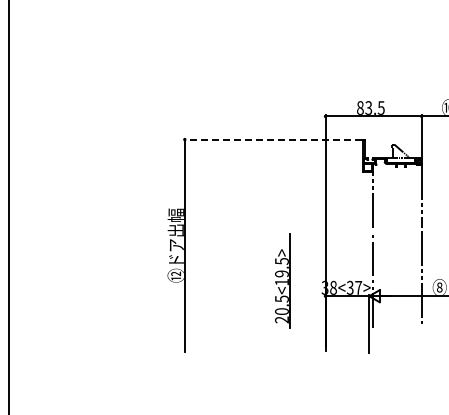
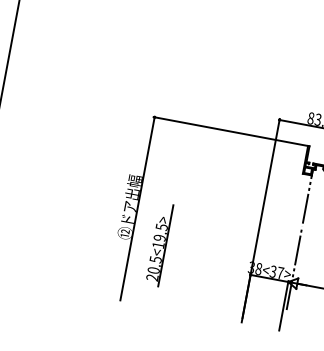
line: (272, 139) -> (230, 131), dashed -> solid
part: (282, 280) -> (159, 243), moved

